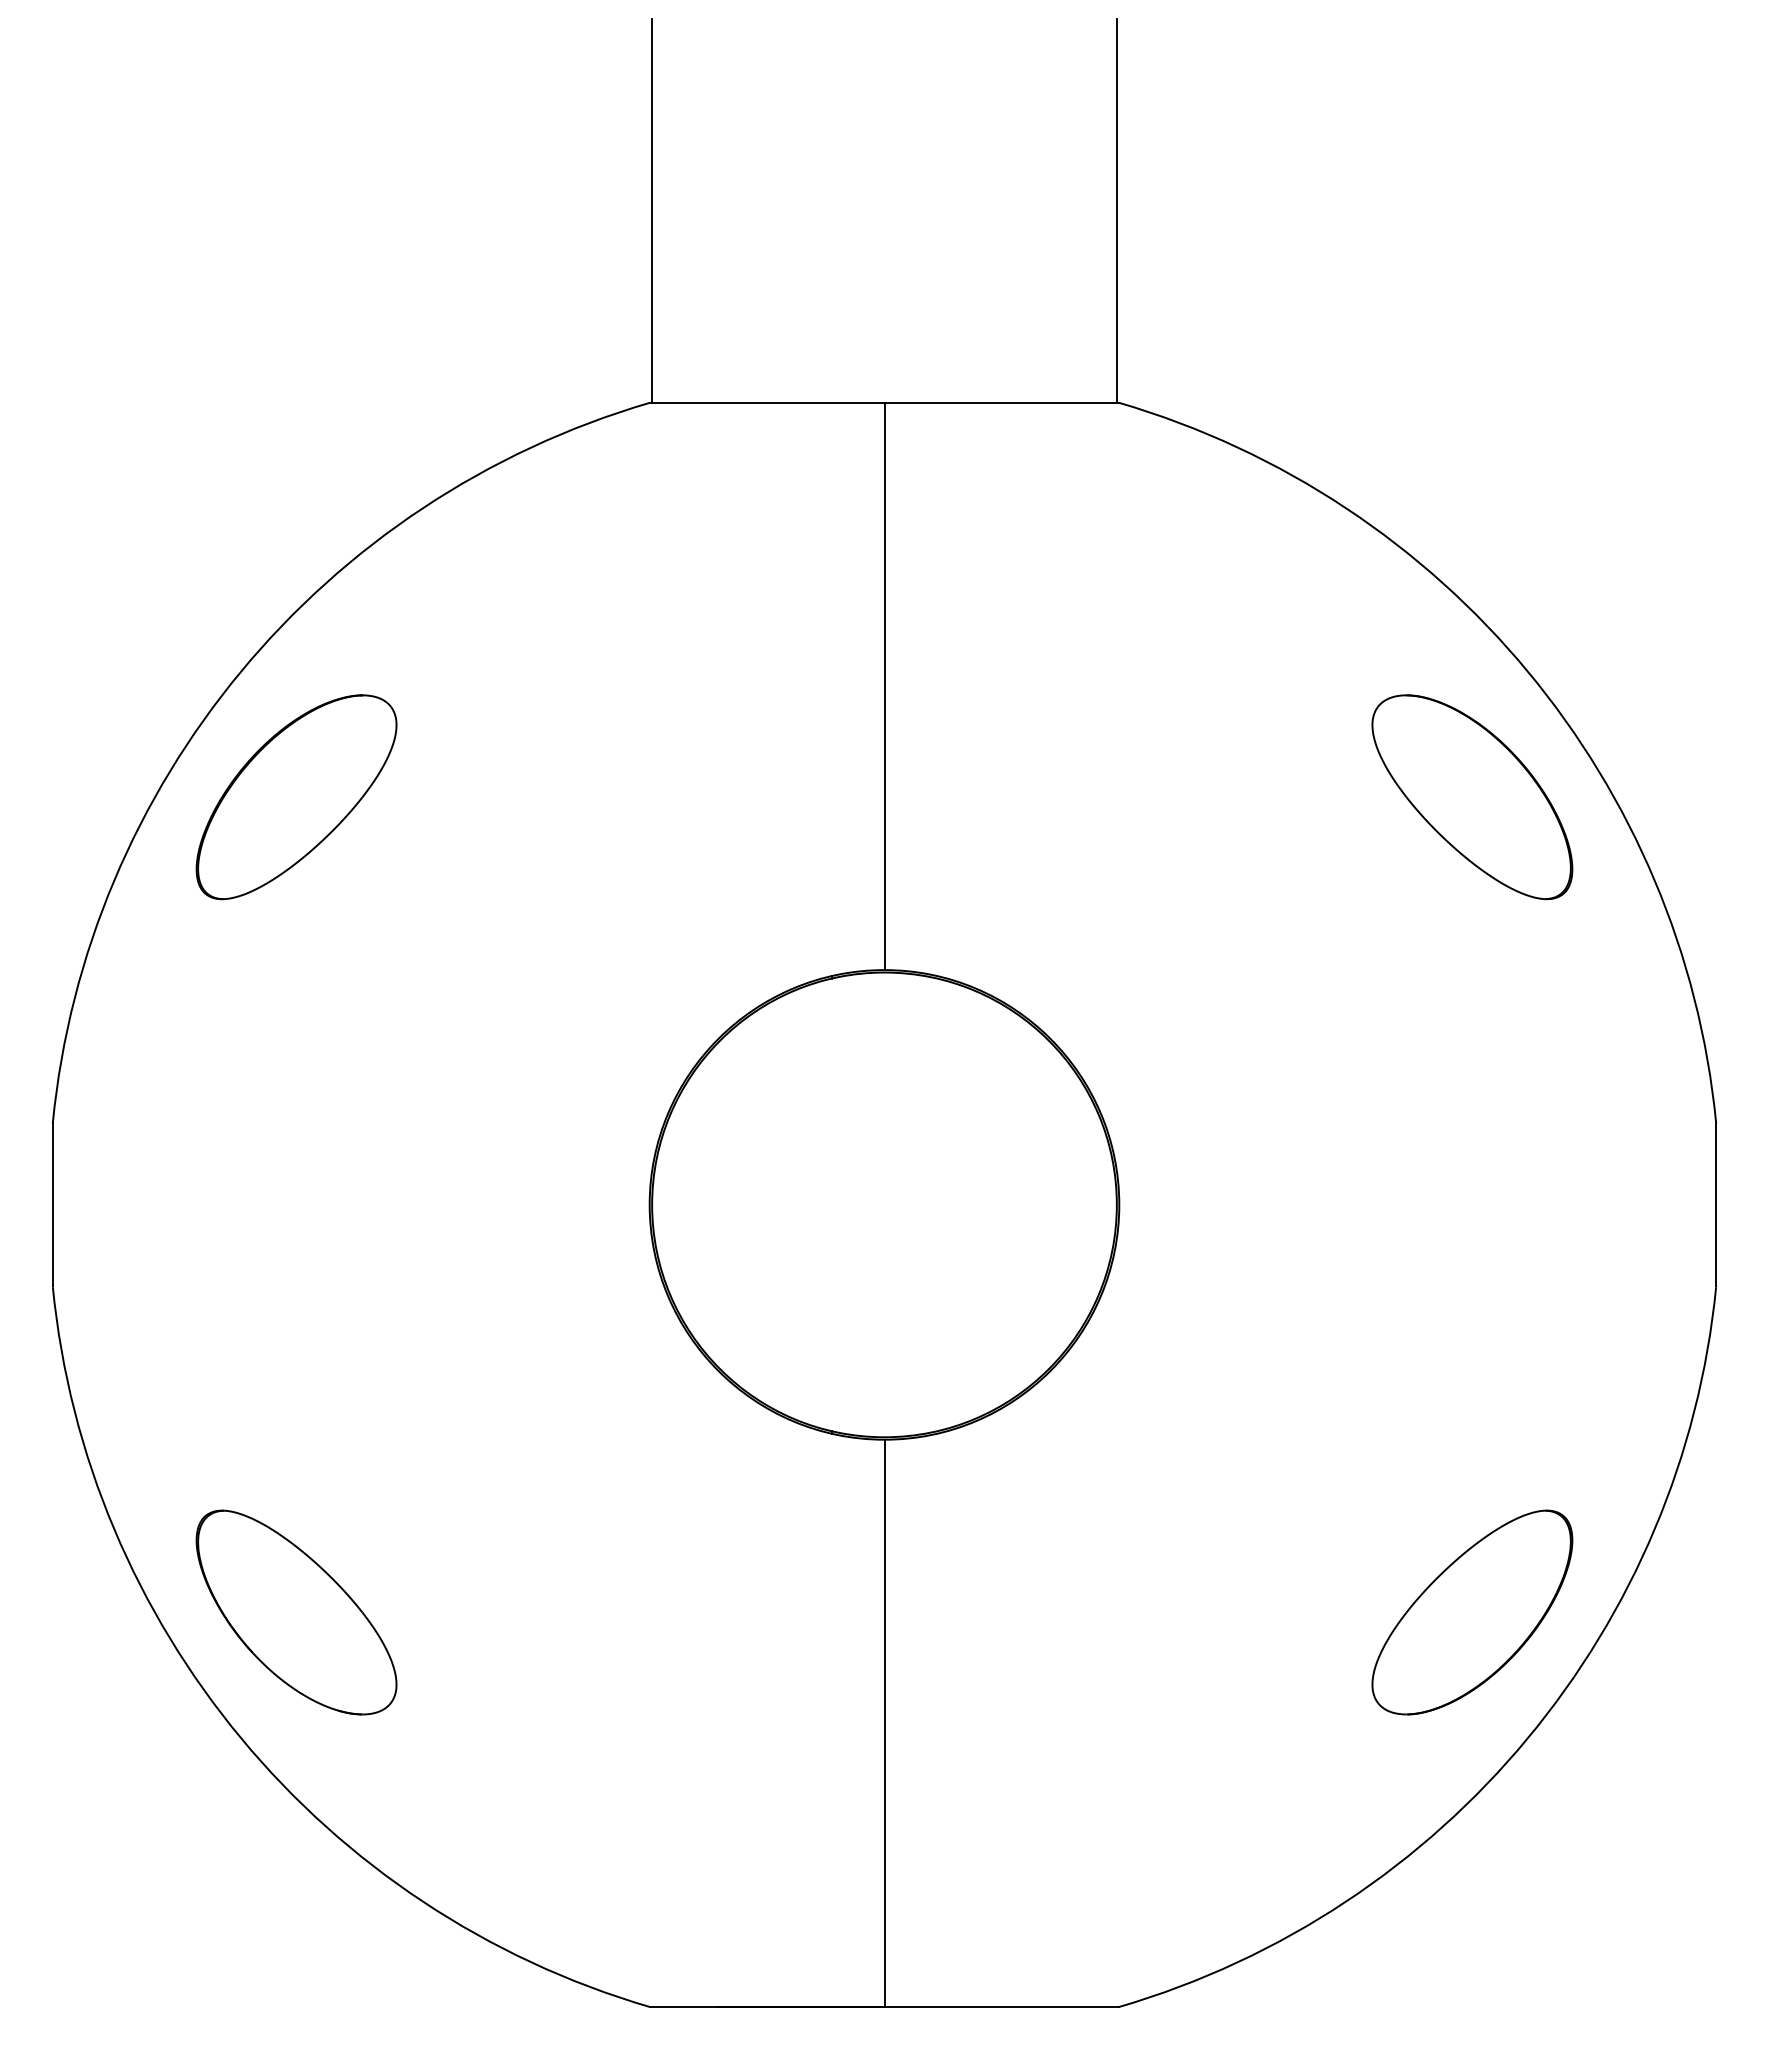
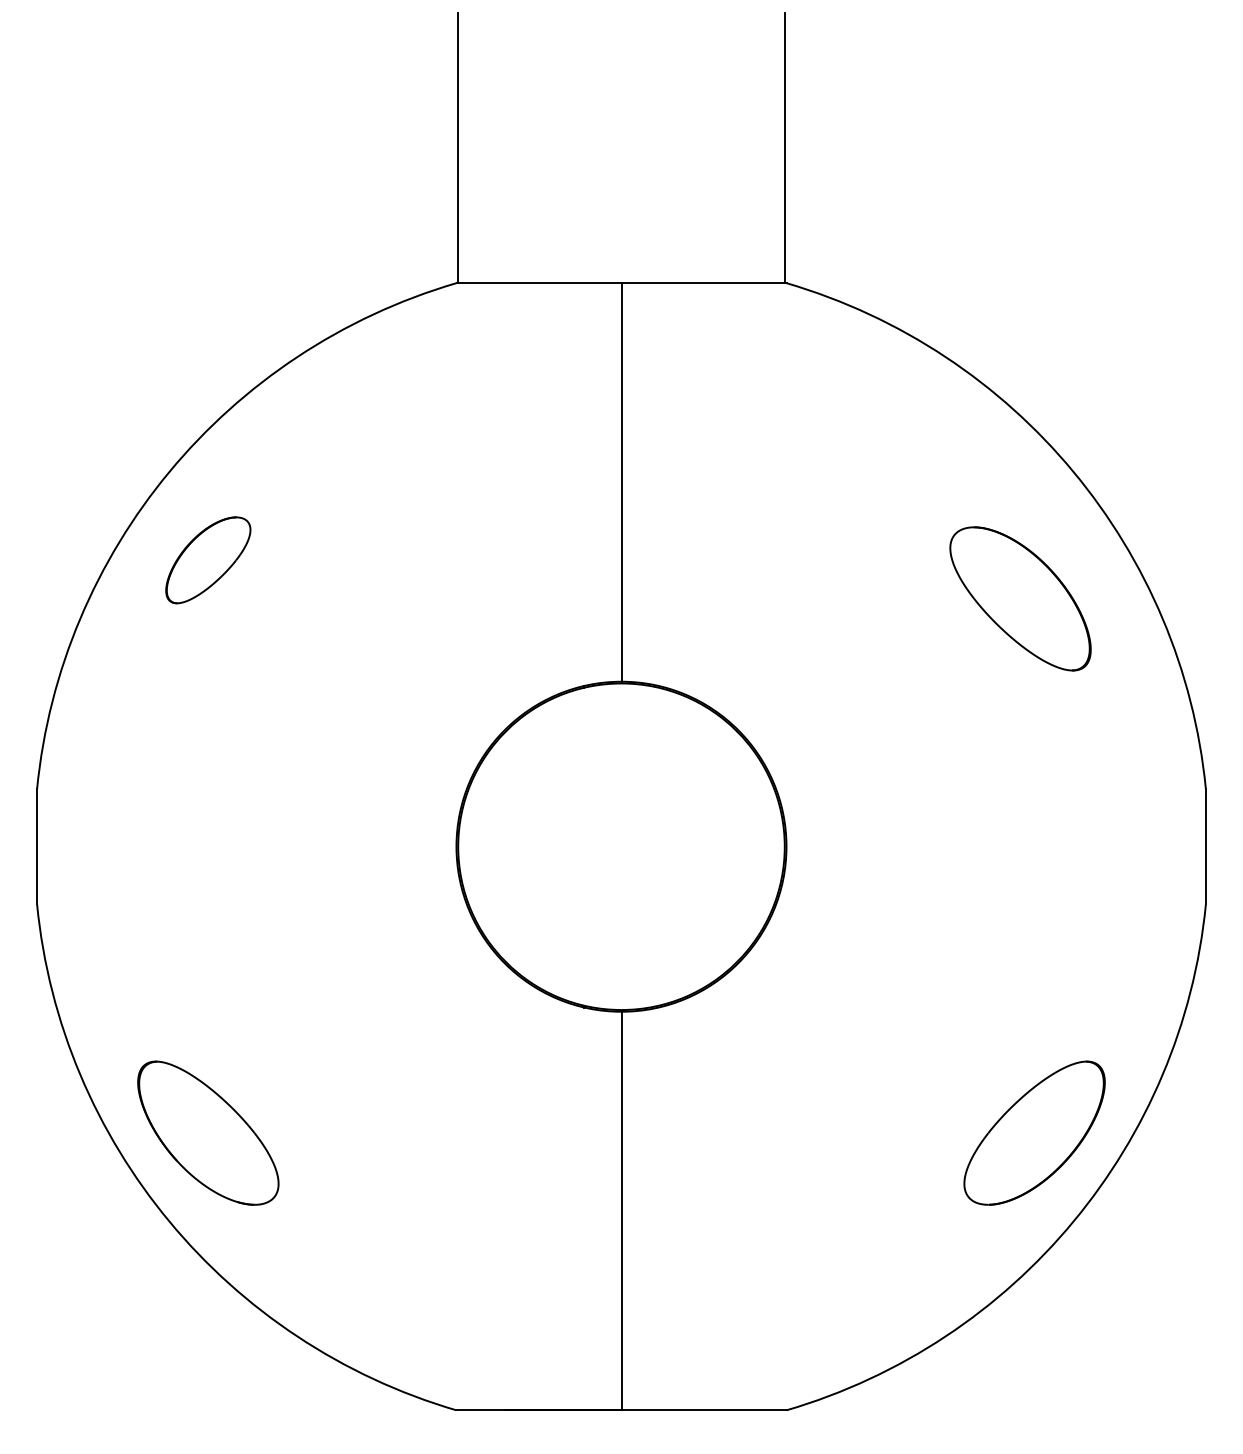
part: (296, 797) -> (208, 560), size x0.6
part: (1472, 797) -> (1020, 599), moved

